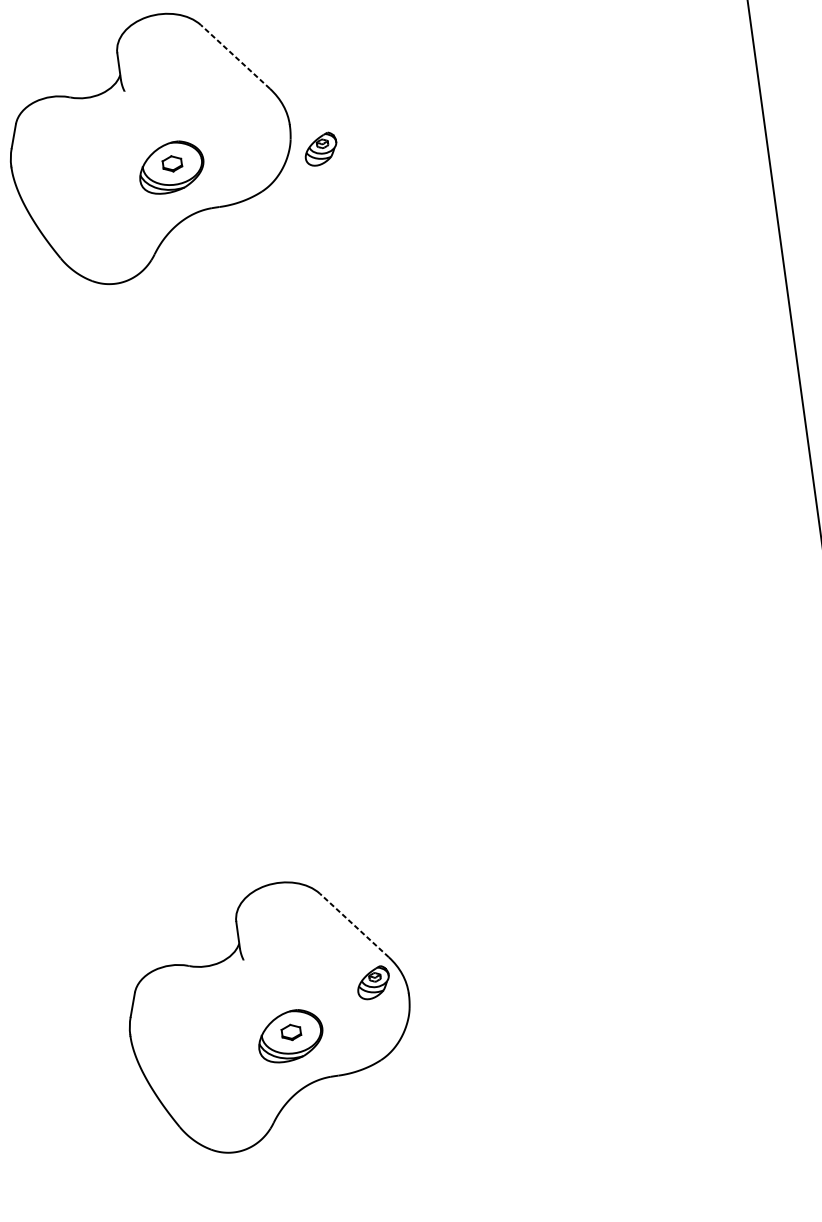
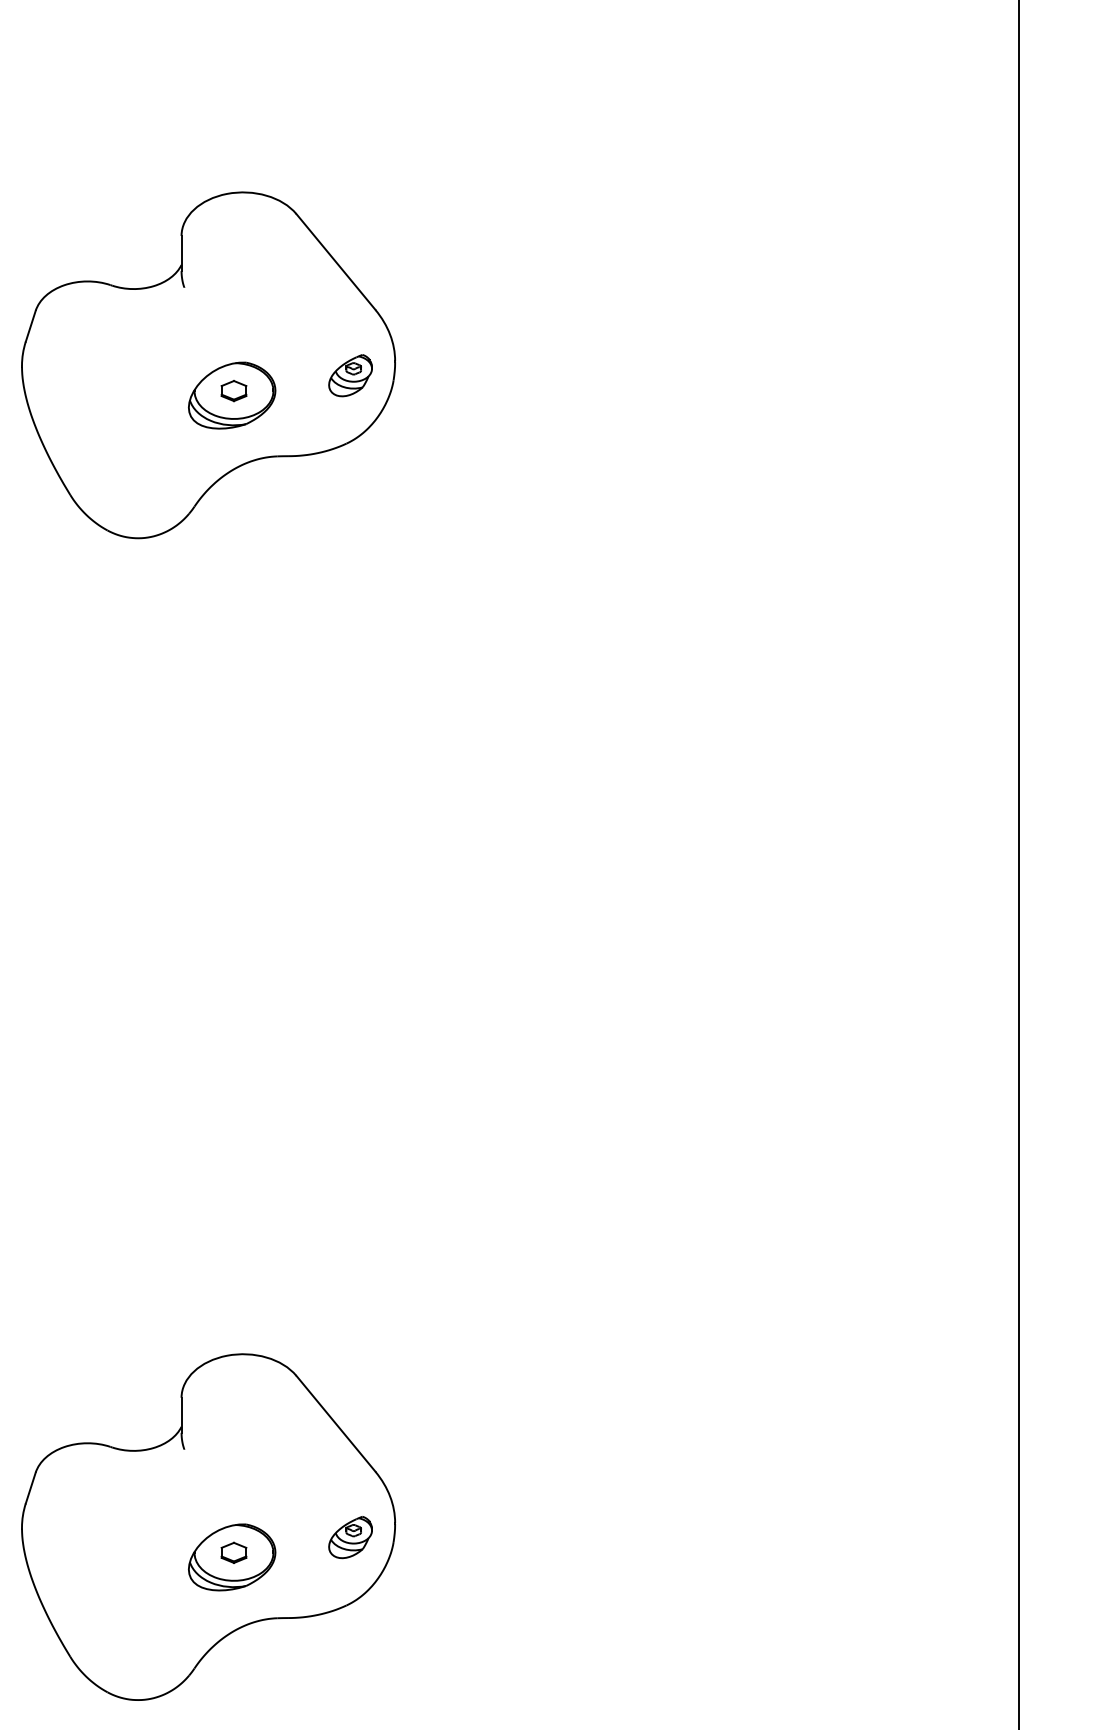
line: (235, 56) -> (335, 261), dashed -> solid
part: (320, 149) -> (350, 375), moved
line: (354, 925) -> (335, 1423), dashed -> solid
part: (373, 982) -> (350, 1537), moved

